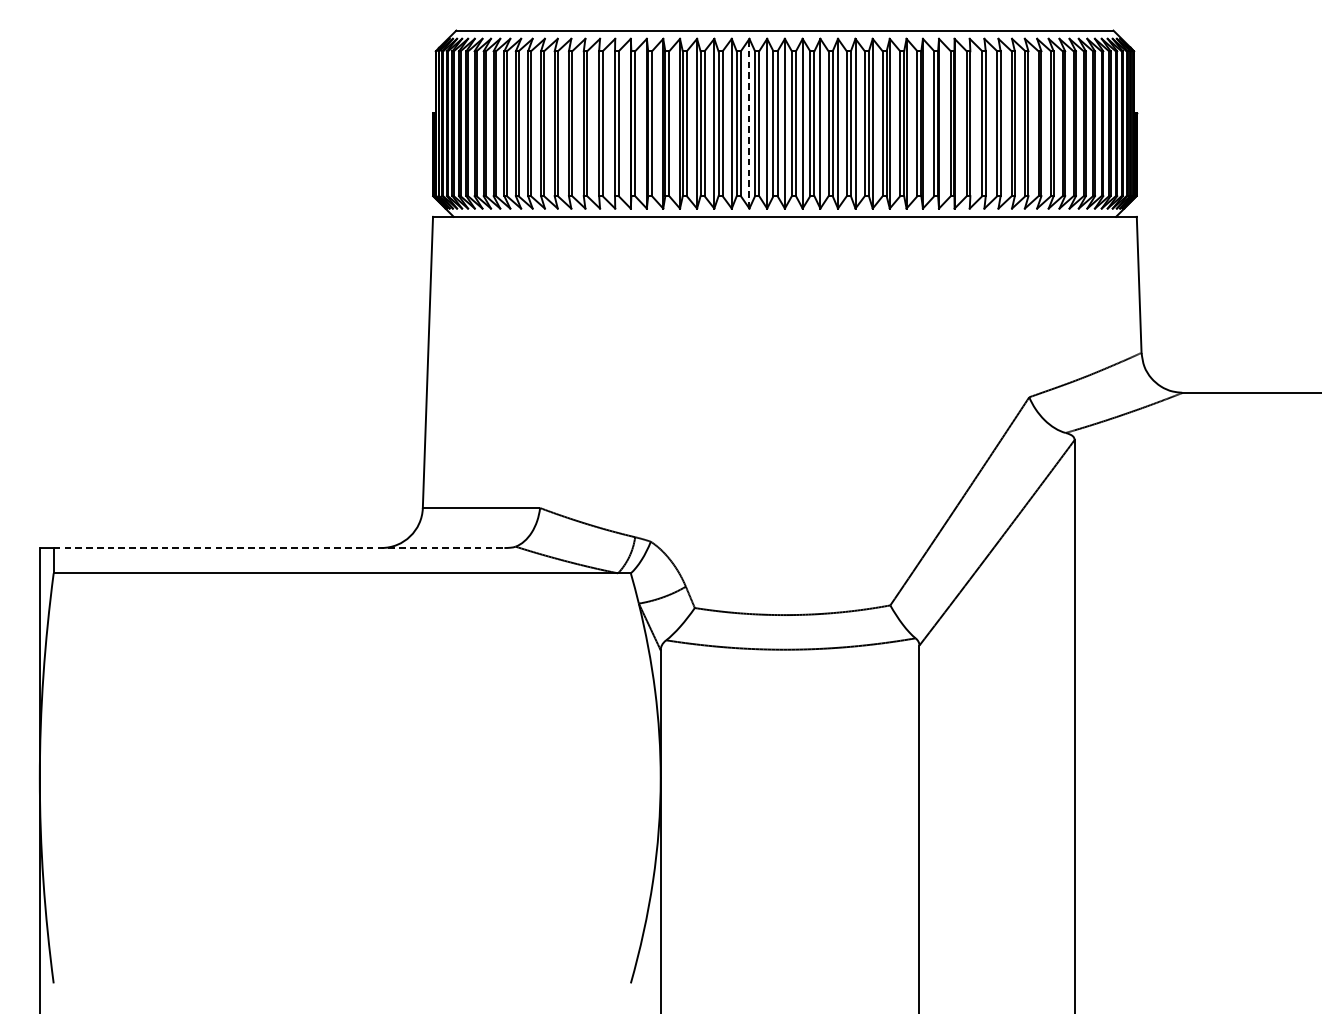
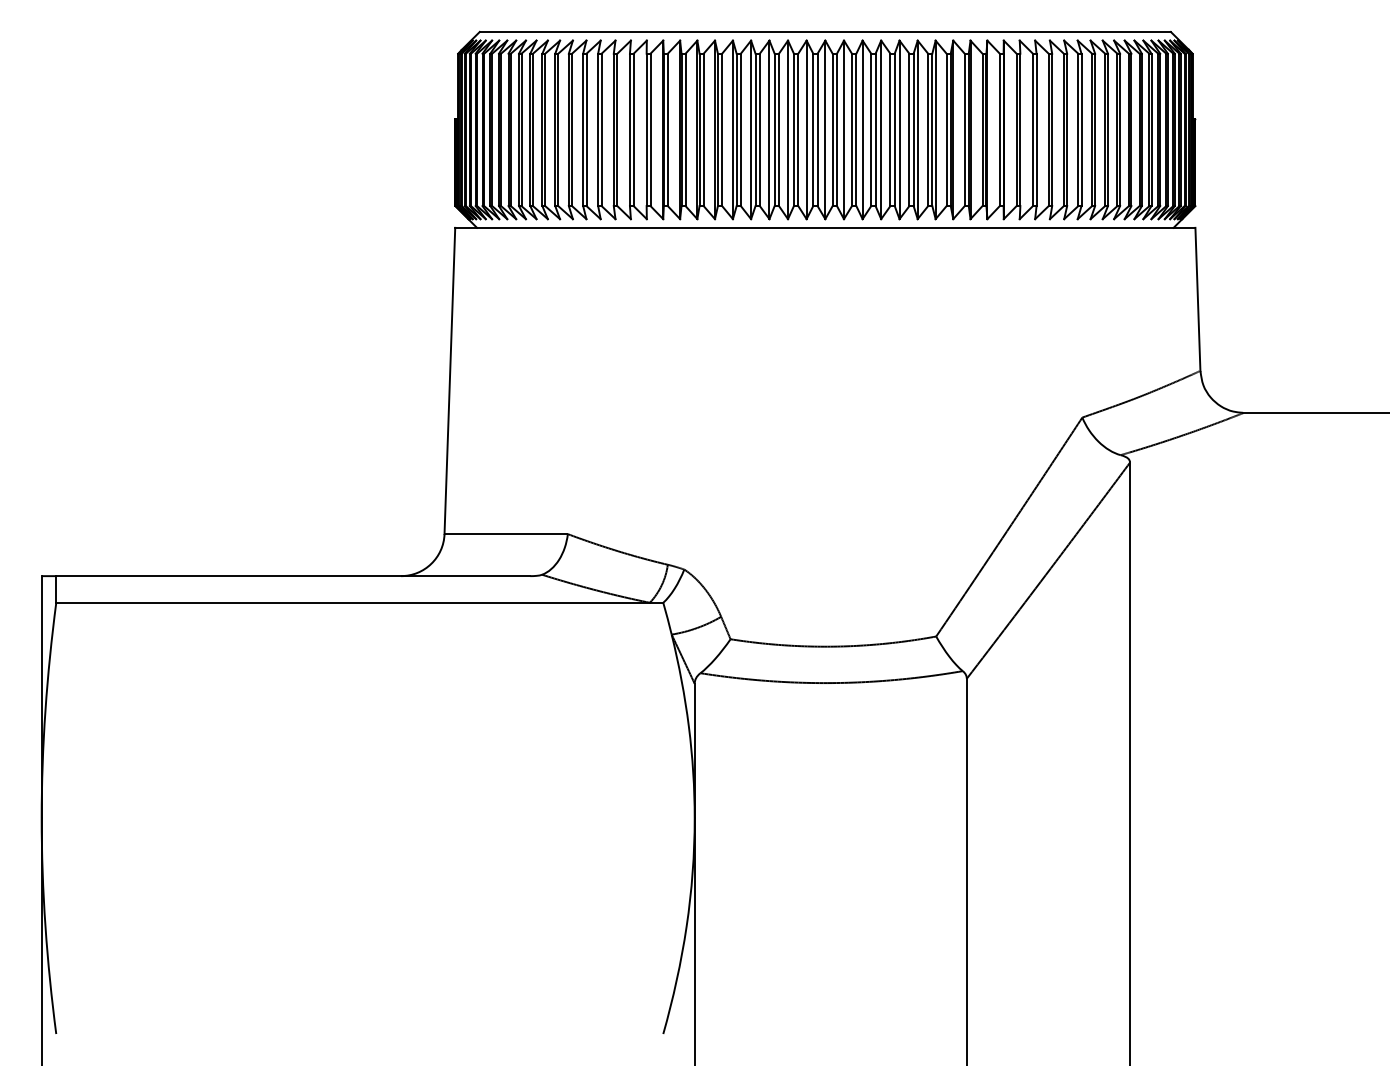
line: (749, 123) -> (788, 129), dashed -> solid
line: (279, 548) -> (293, 576), dashed -> solid

